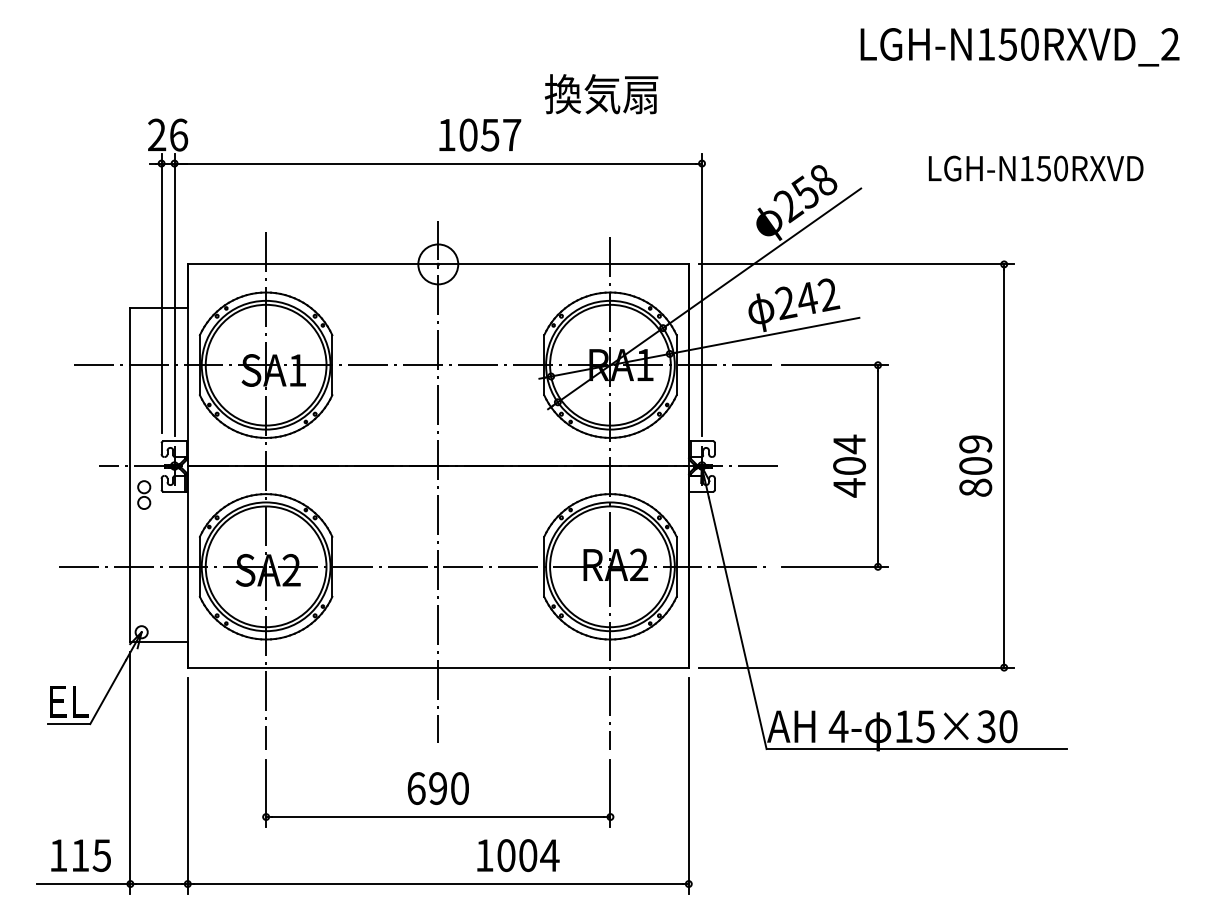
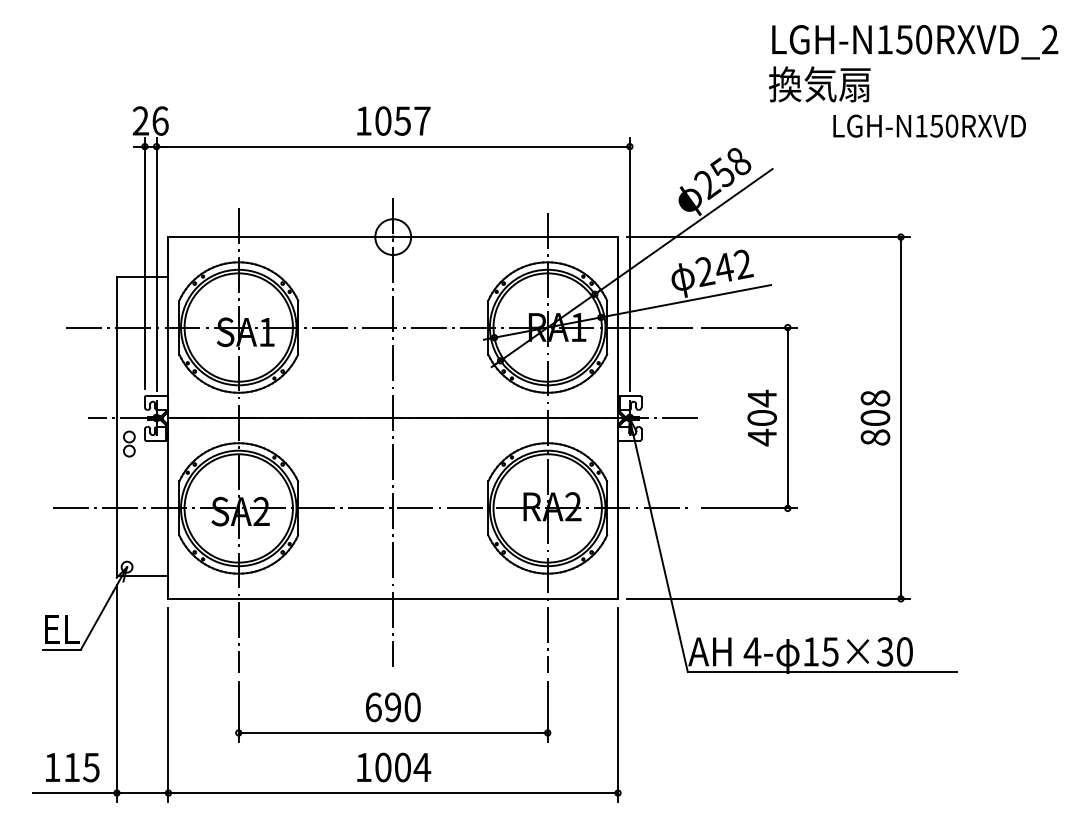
text: (601, 94) -> (819, 84), moved
text: (479, 134) -> (393, 120), moved
text: (1035, 167) -> (929, 125), moved
text: (975, 444) -> (875, 398), 809 -> 808
text: (518, 855) -> (394, 767), moved

